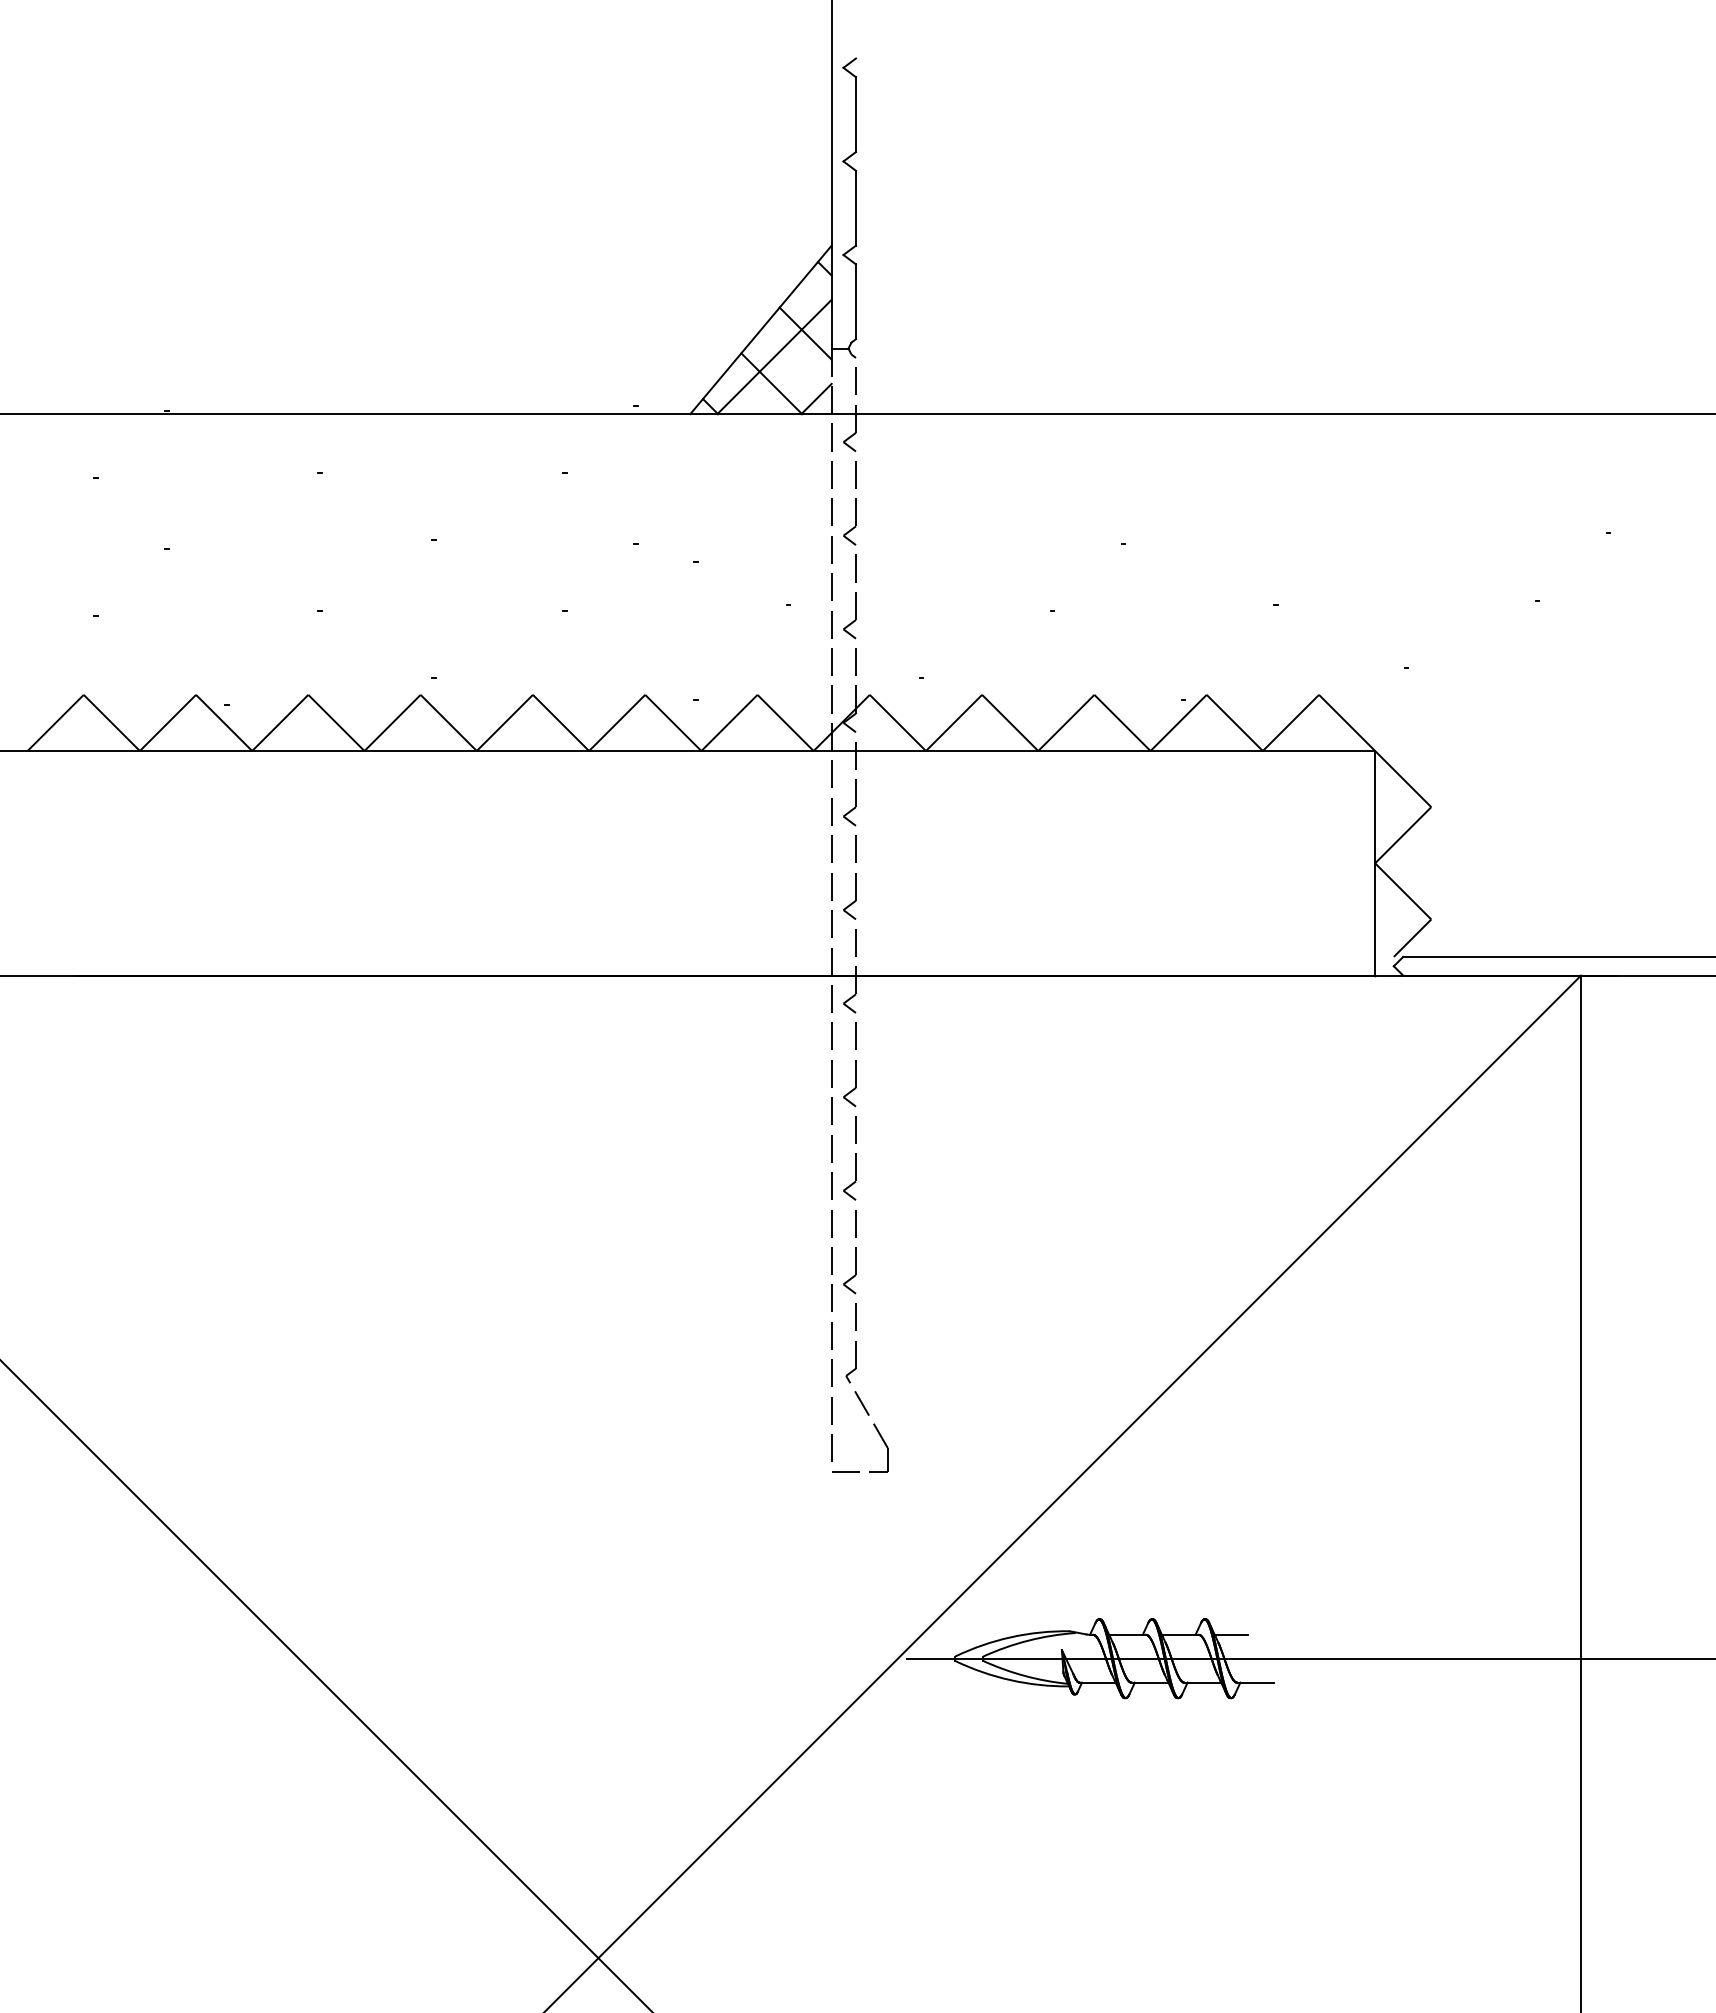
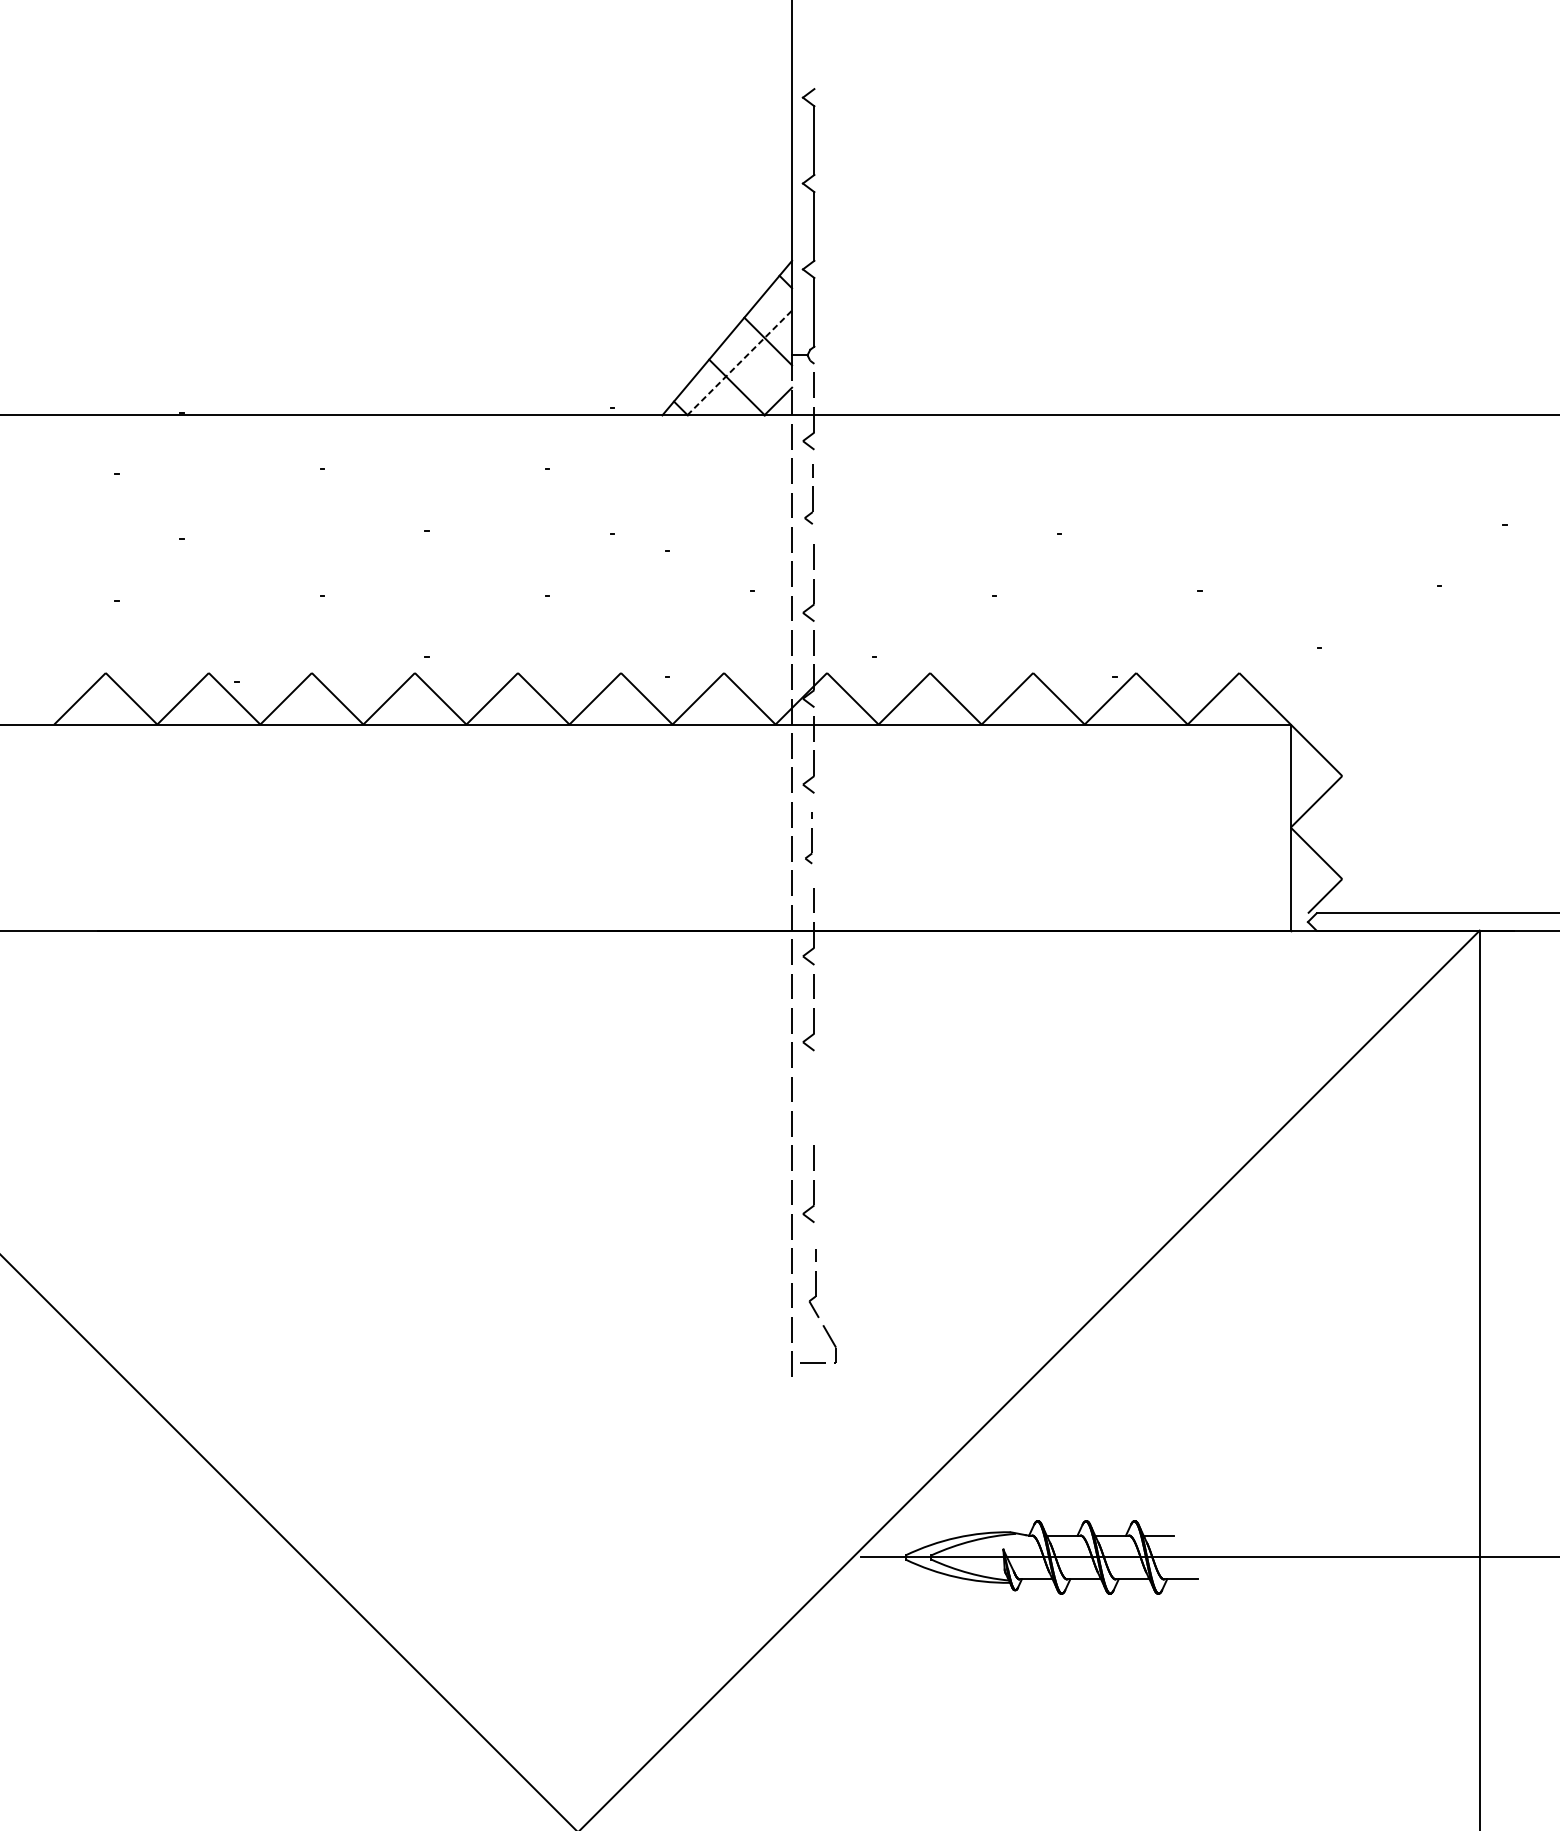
line: (774, 357) -> (739, 363), solid -> dashed
part: (849, 503) -> (808, 497), size x0.7
part: (849, 877) -> (808, 840), size x0.6
part: (849, 1158) -> (808, 1098), removed
part: (860, 1387) -> (818, 1308), size x0.7

